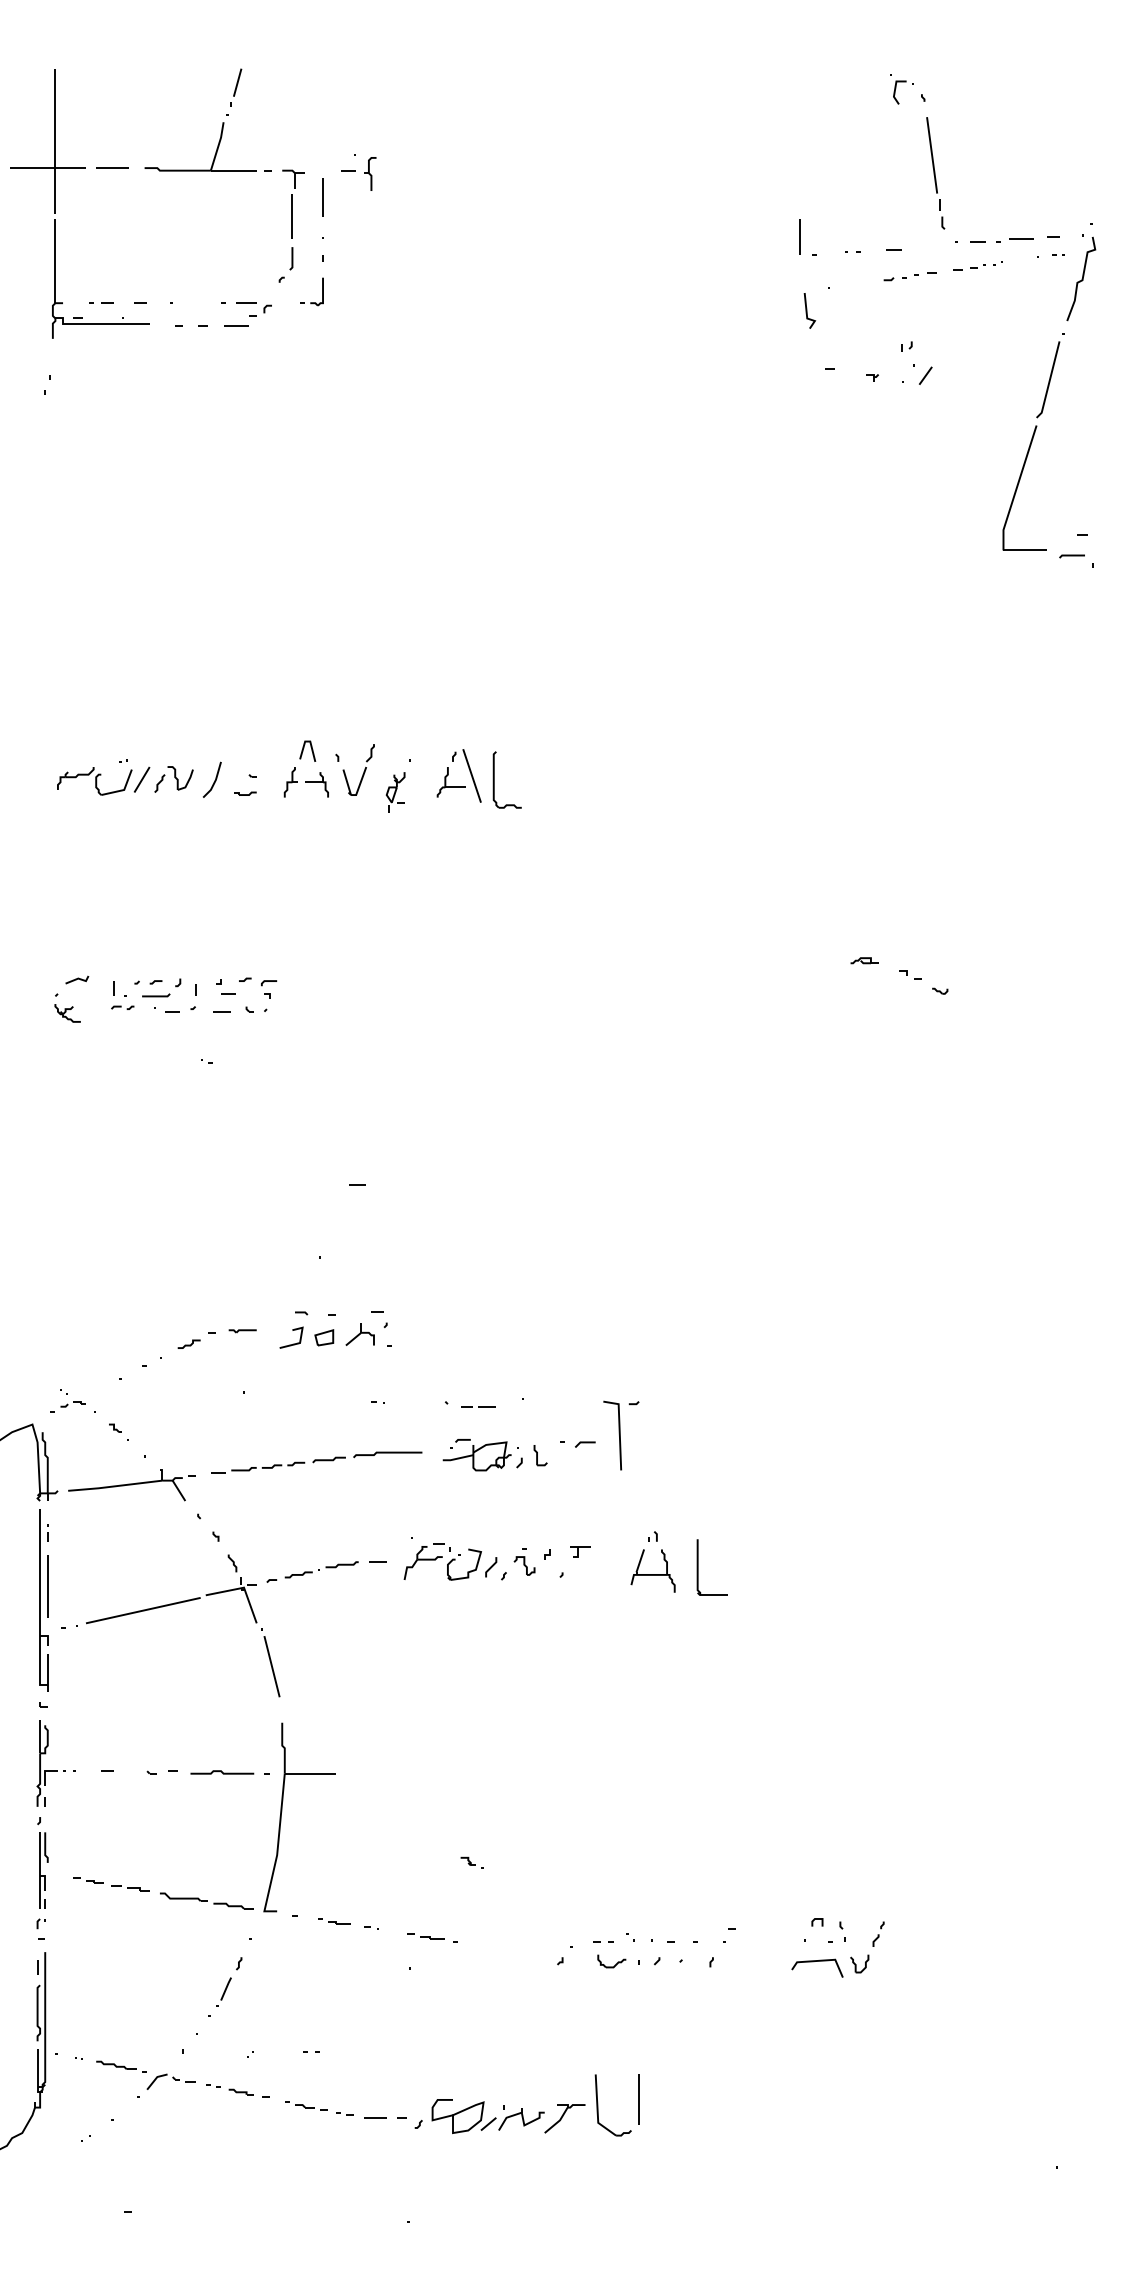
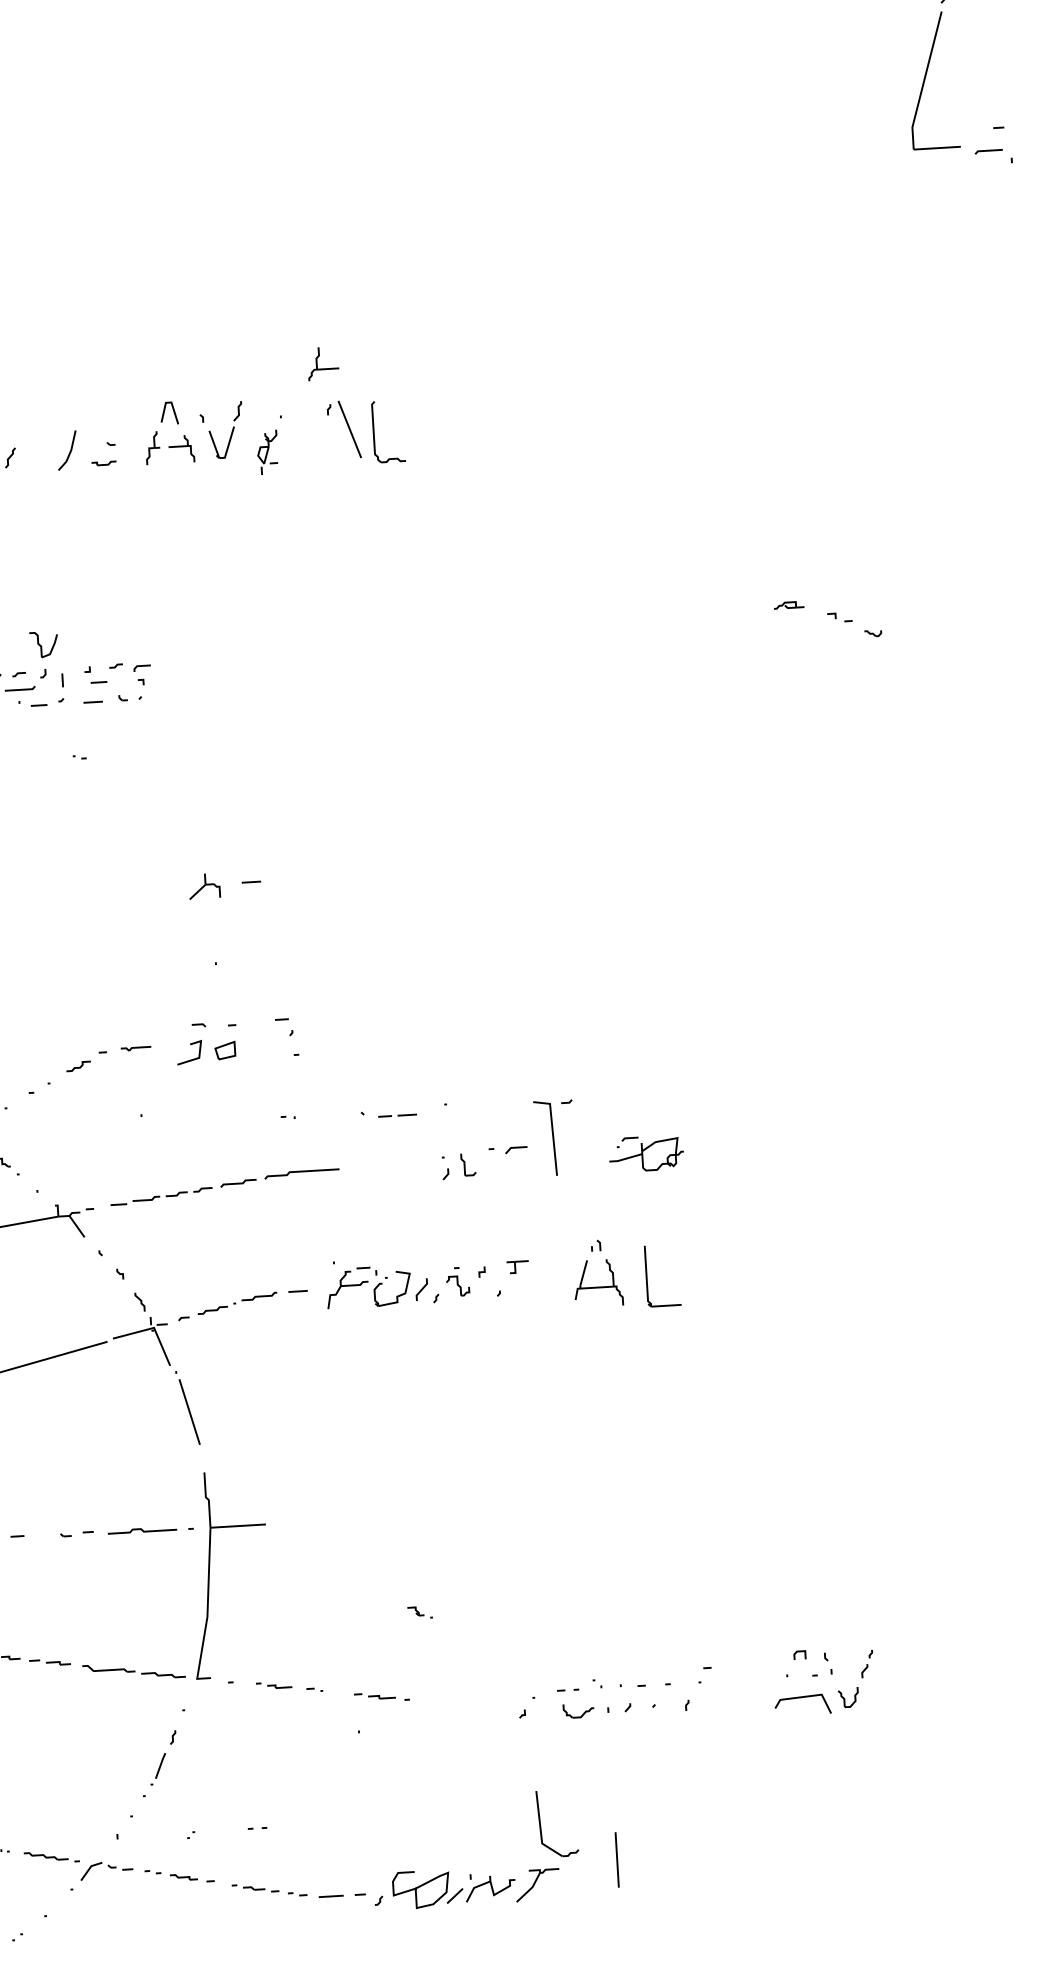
part: (180, 778) -> (44, 644), moved
part: (450, 782) -> (322, 363), moved
part: (359, 1334) -> (203, 886), moved
part: (476, 1455) -> (645, 1154), moved
part: (598, 2105) -> (541, 1824), moved

